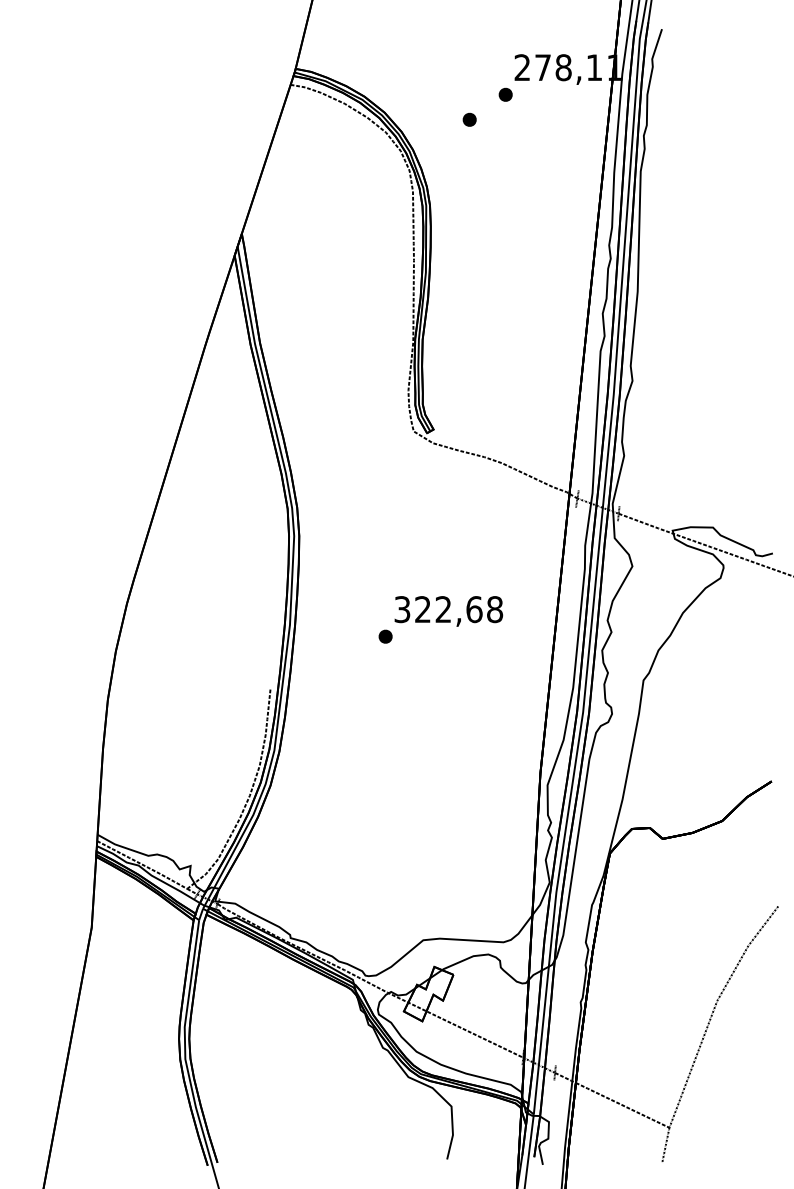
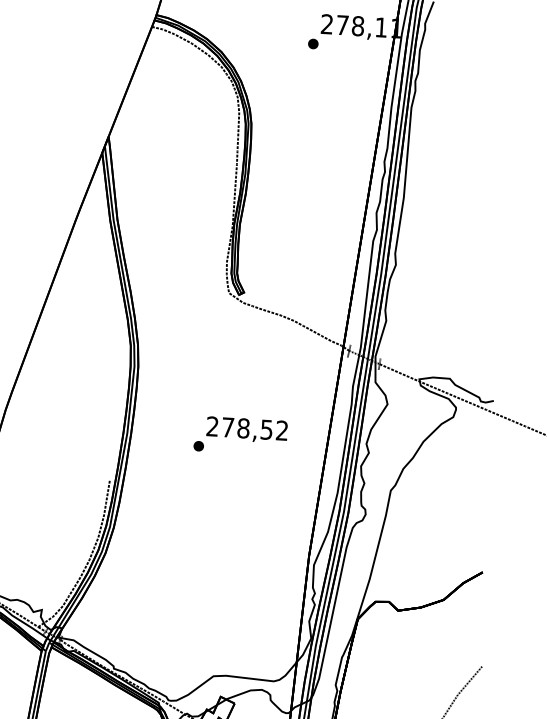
part: (469, 119) -> (284, 60), removed
text: (448, 609) -> (247, 428), 322,68 -> 278,52

